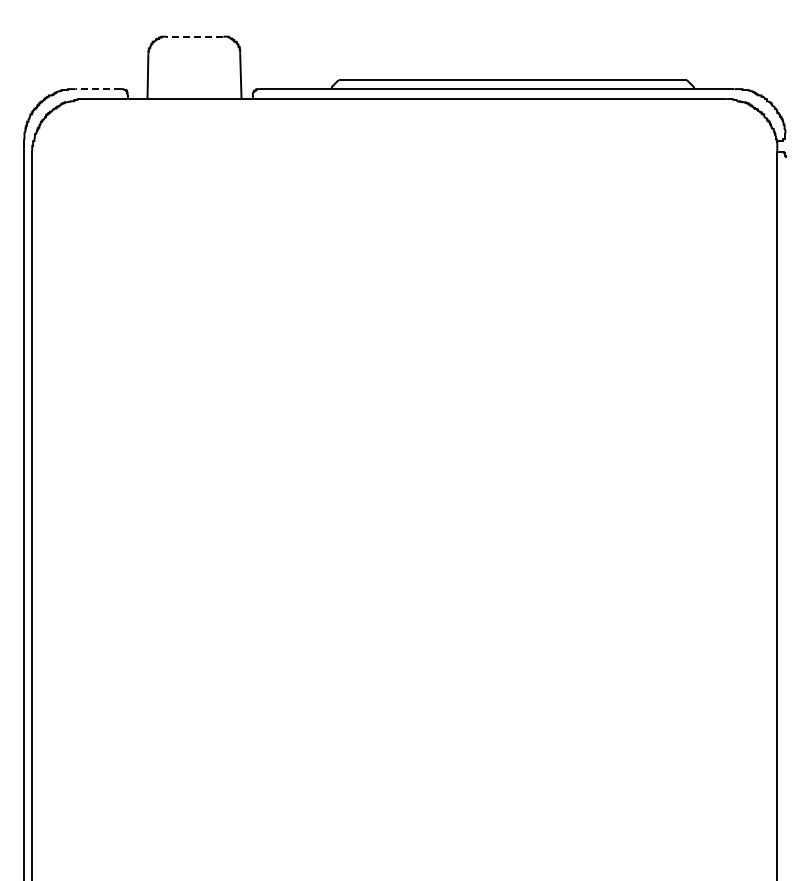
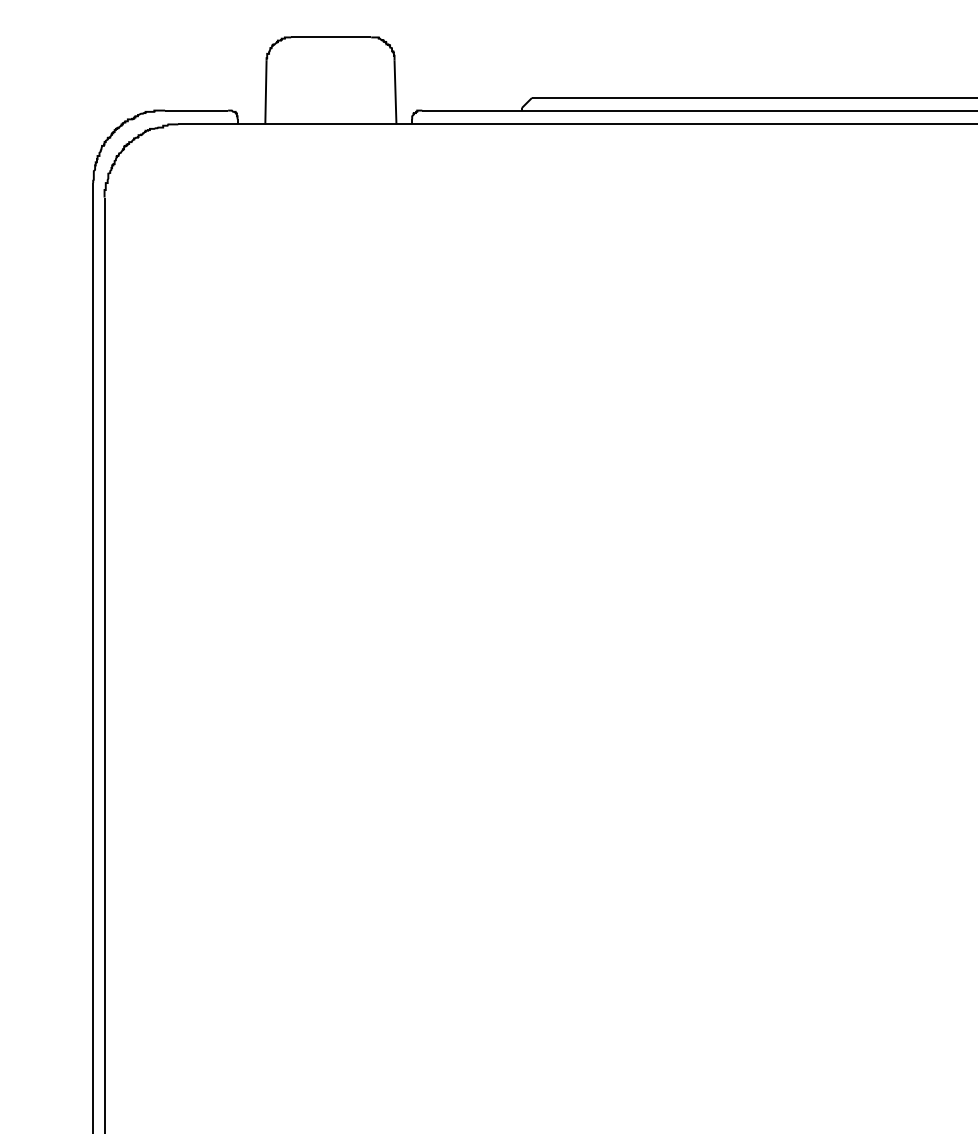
line: (194, 36) -> (330, 37), dashed -> solid
line: (98, 89) -> (196, 111), dashed -> solid

